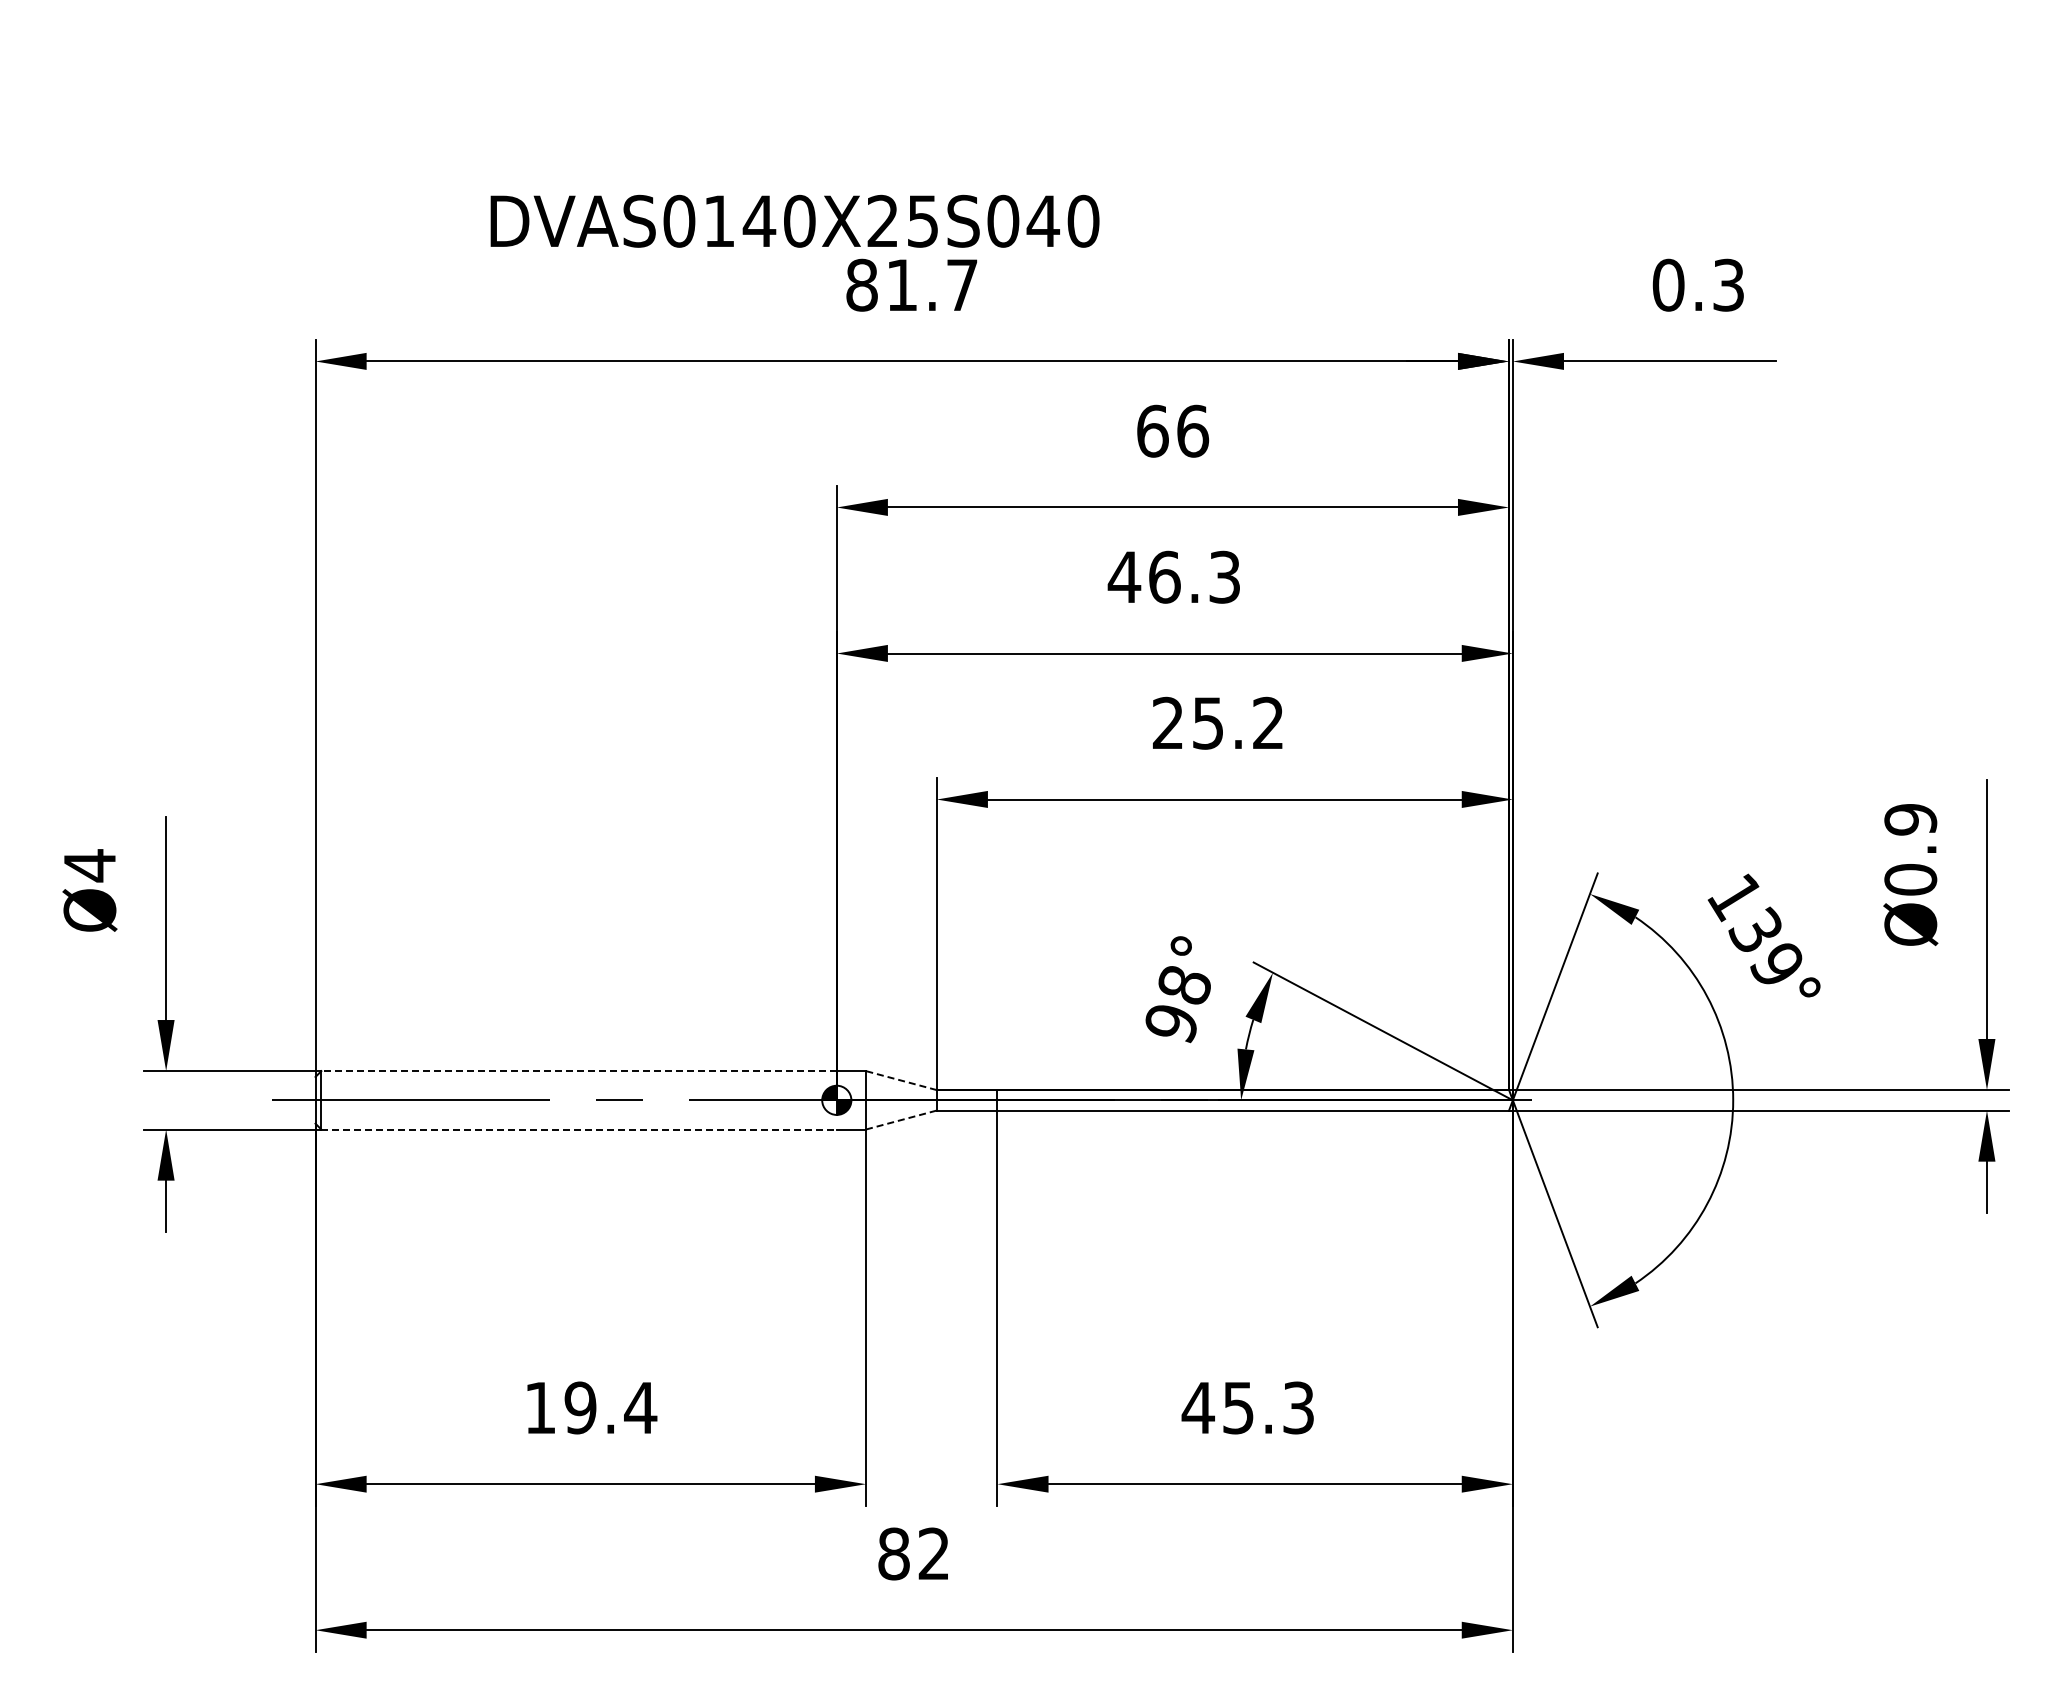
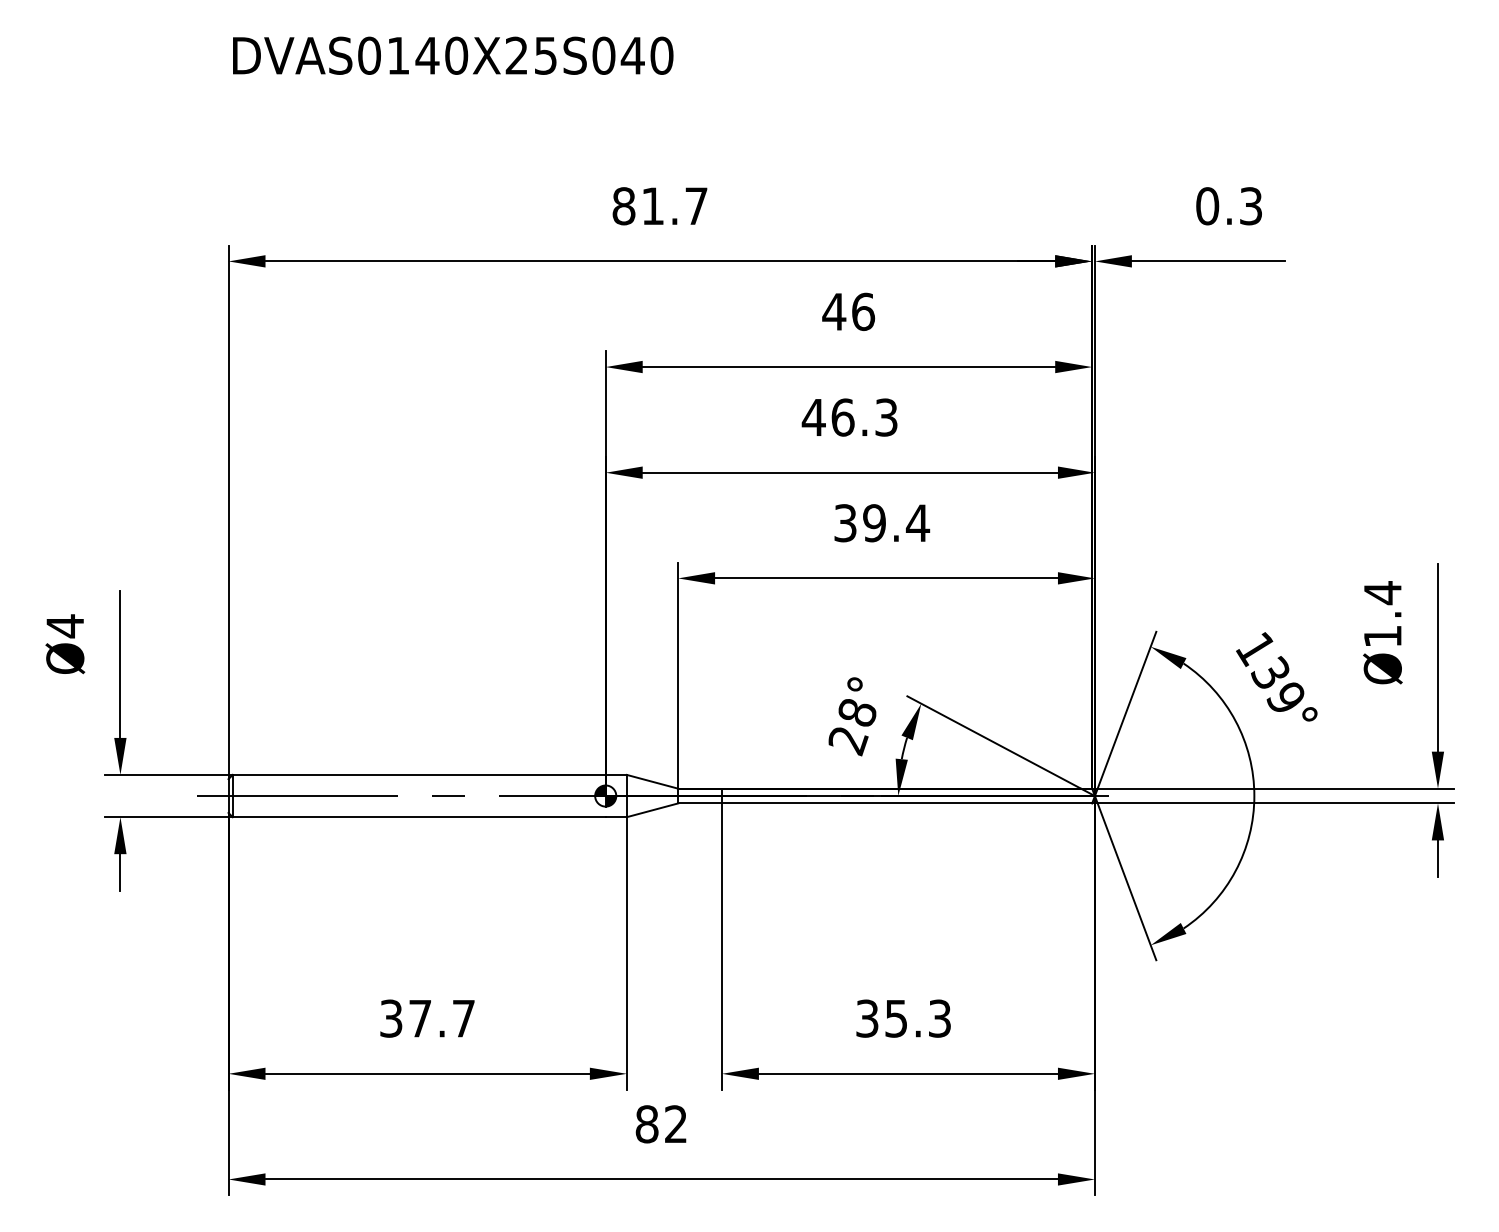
text: (794, 220) -> (452, 55), moved
text: (1152, 430) -> (834, 311), 66 -> 46
text: (1218, 722) -> (881, 522), 25.2 -> 39.4
text: (1910, 849) -> (1382, 614), Ø0.9 -> Ø1.4
text: (1172, 1025) -> (848, 741), 98° -> 28°
line: (579, 1071) -> (419, 775), dashed -> solid
line: (901, 1080) -> (652, 781), dashed -> solid
line: (901, 1120) -> (652, 810), dashed -> solid
line: (579, 1129) -> (419, 817), dashed -> solid
text: (591, 1407) -> (428, 1018), 19.4 -> 37.7
text: (1197, 1407) -> (866, 1018), 45.3 -> 35.3

